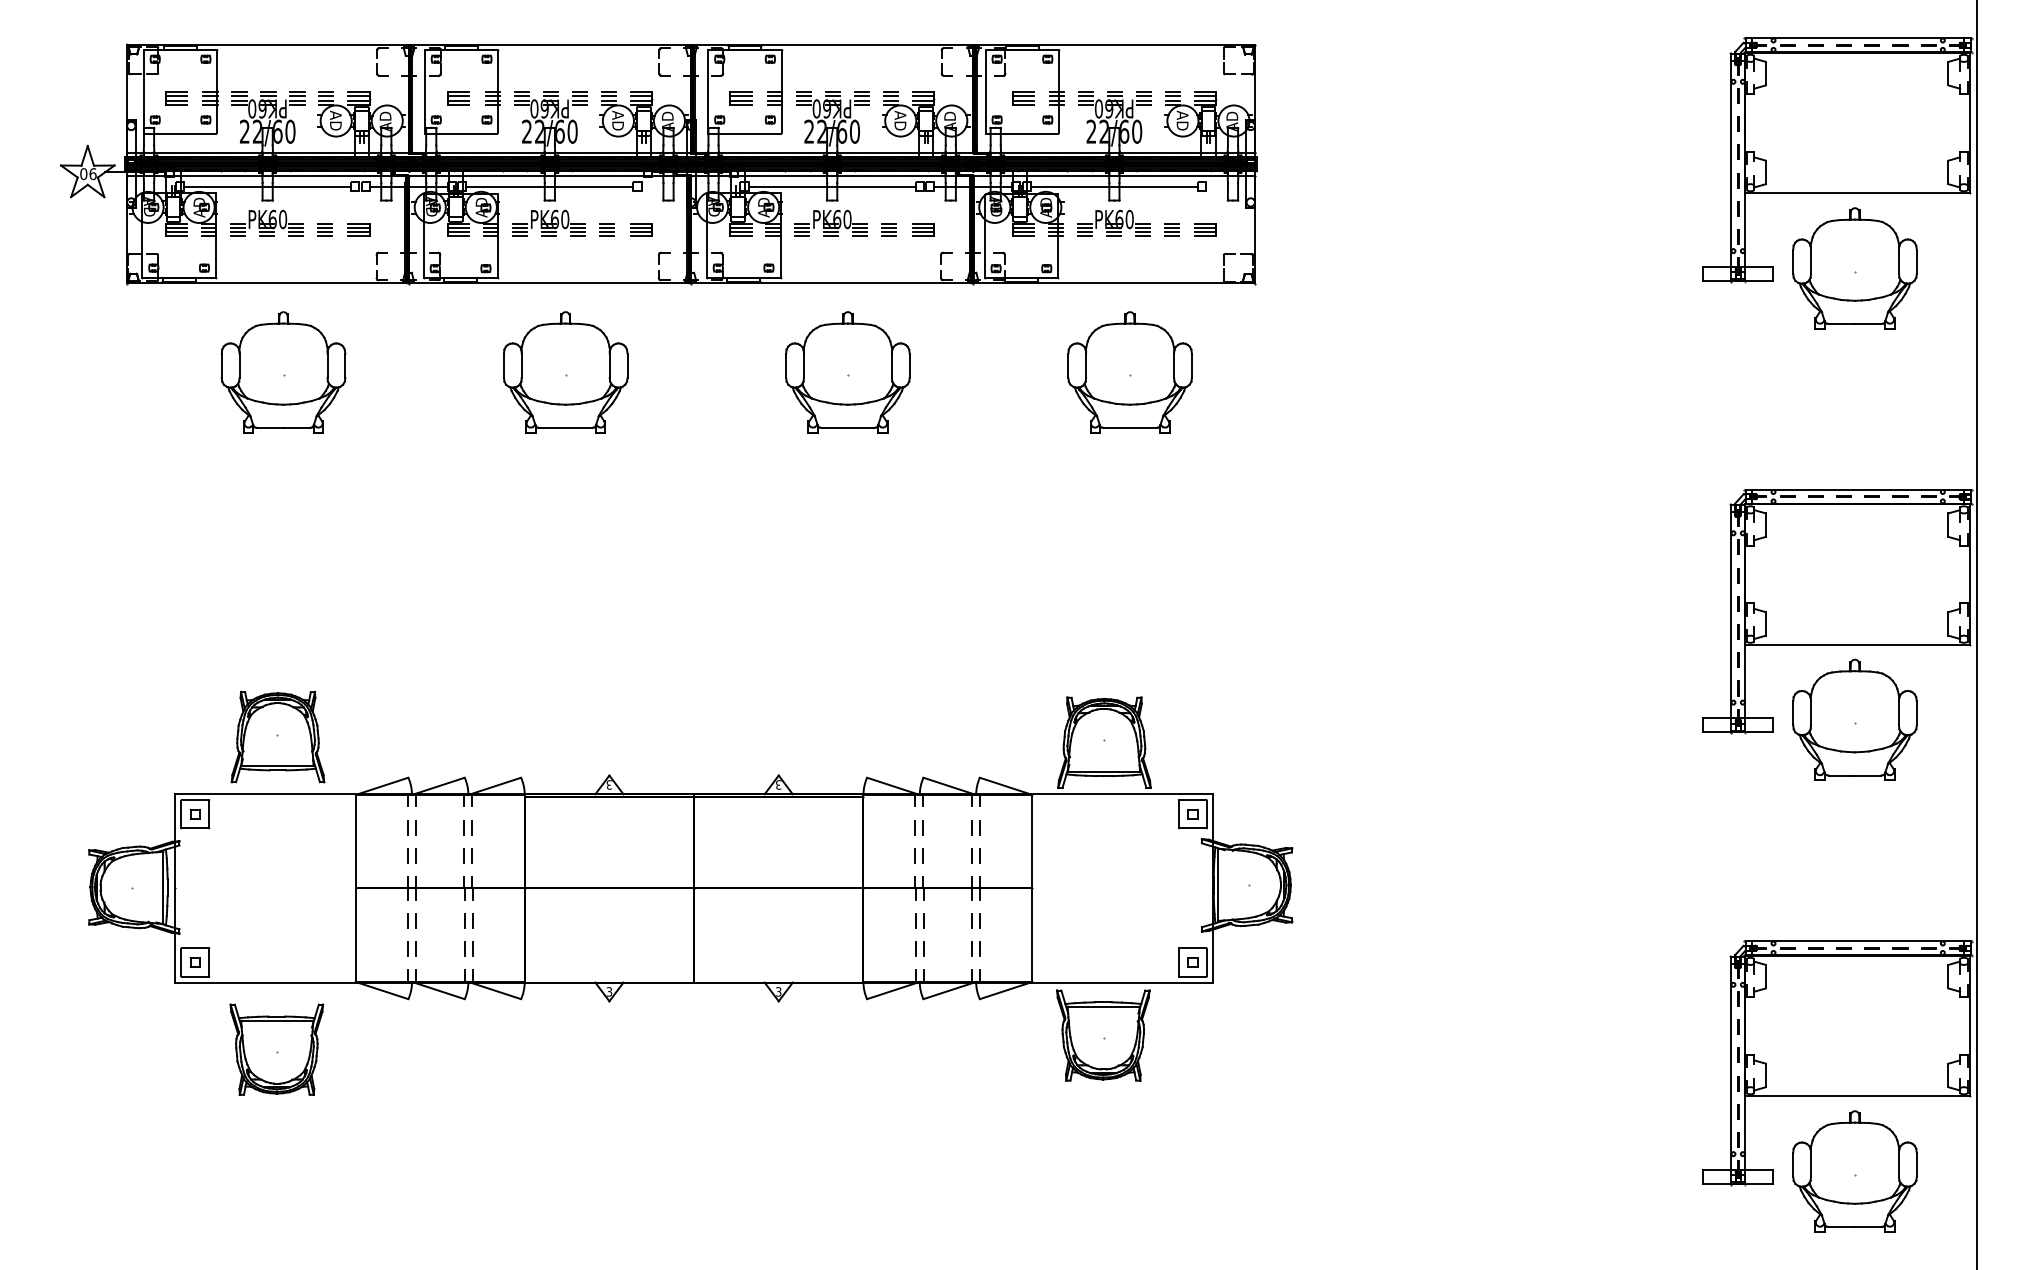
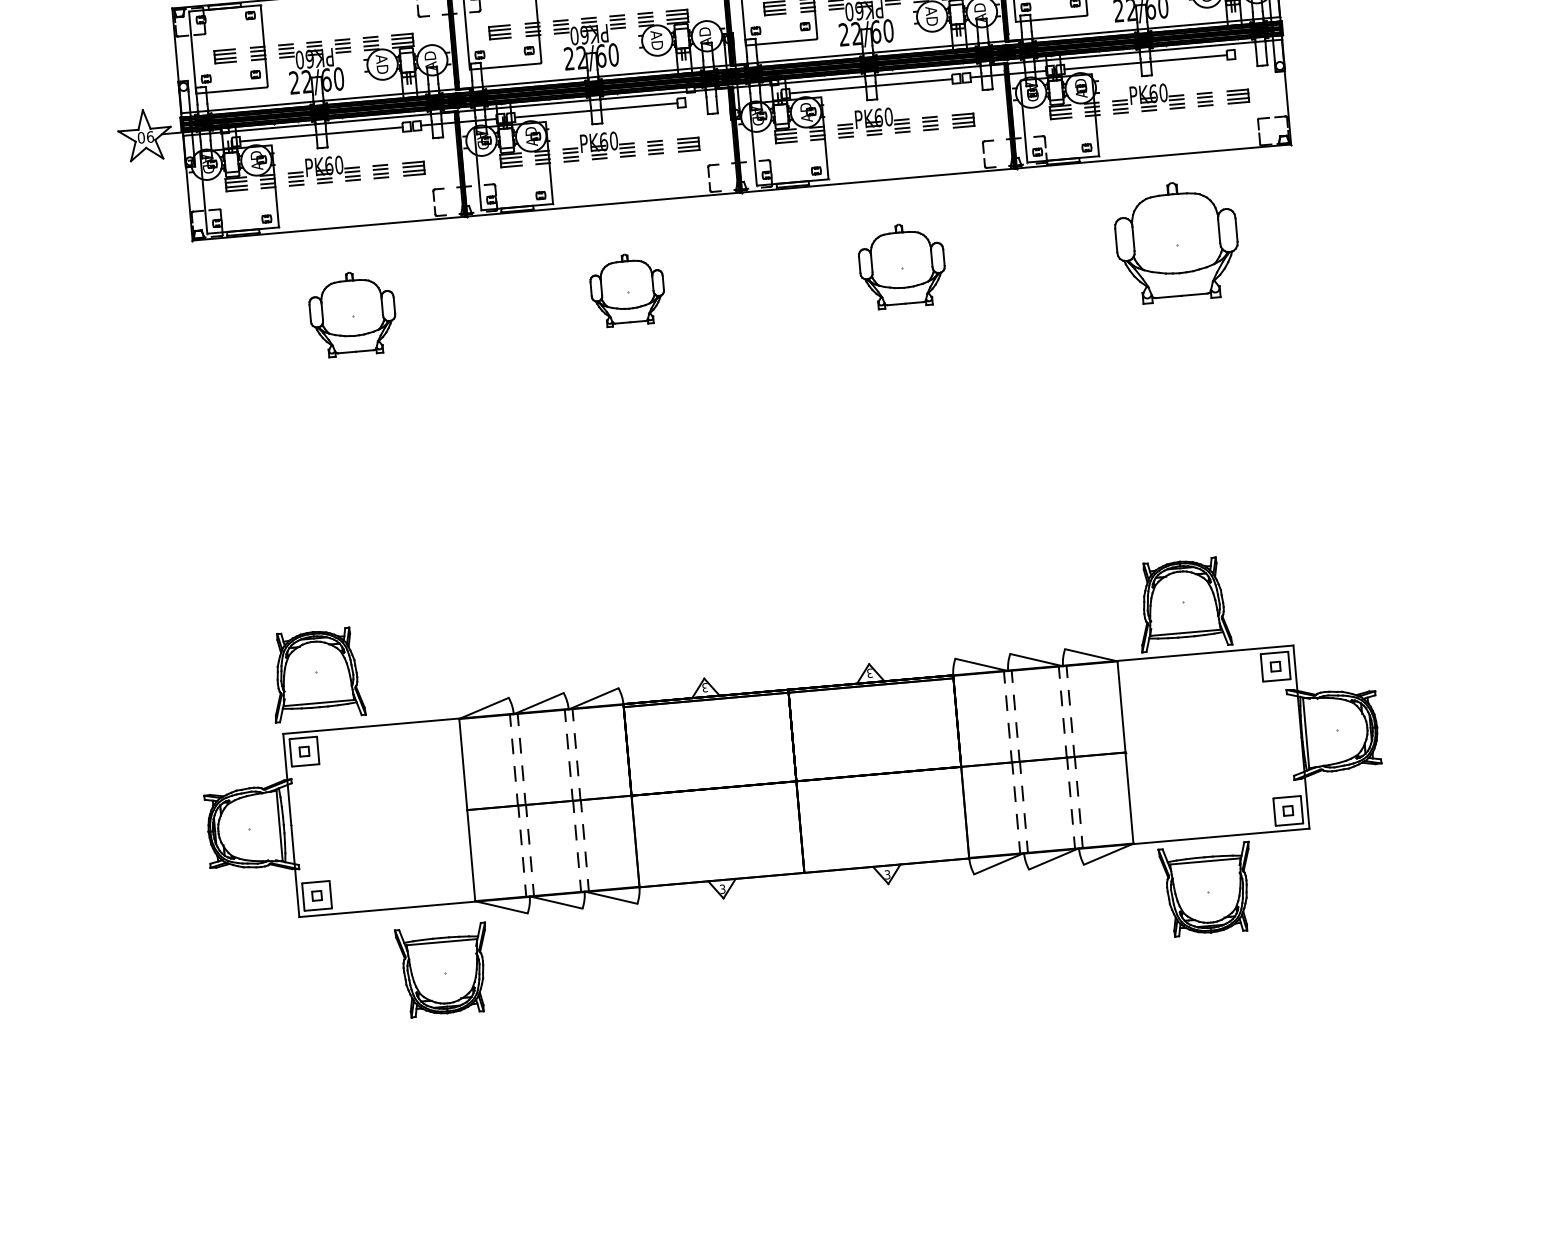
part: (283, 372) -> (352, 313), size x0.7
part: (565, 372) -> (627, 289), size x0.6
part: (847, 372) -> (901, 265), size x0.7
part: (277, 736) -> (316, 674), moved
part: (276, 1049) -> (443, 970), moved

